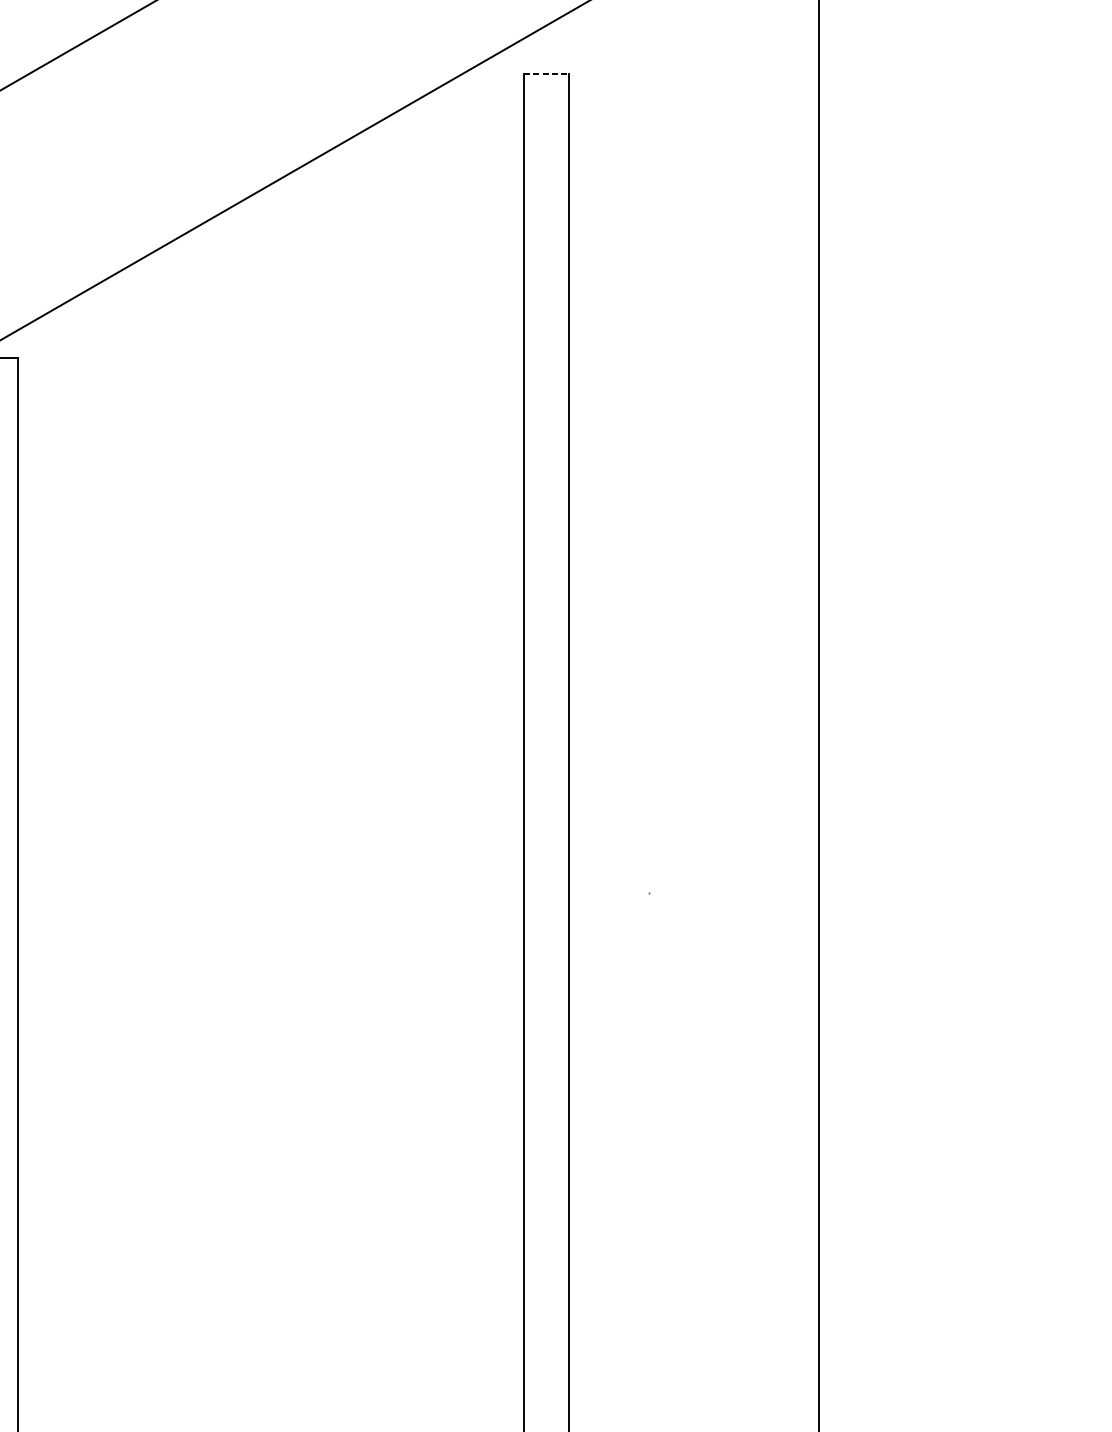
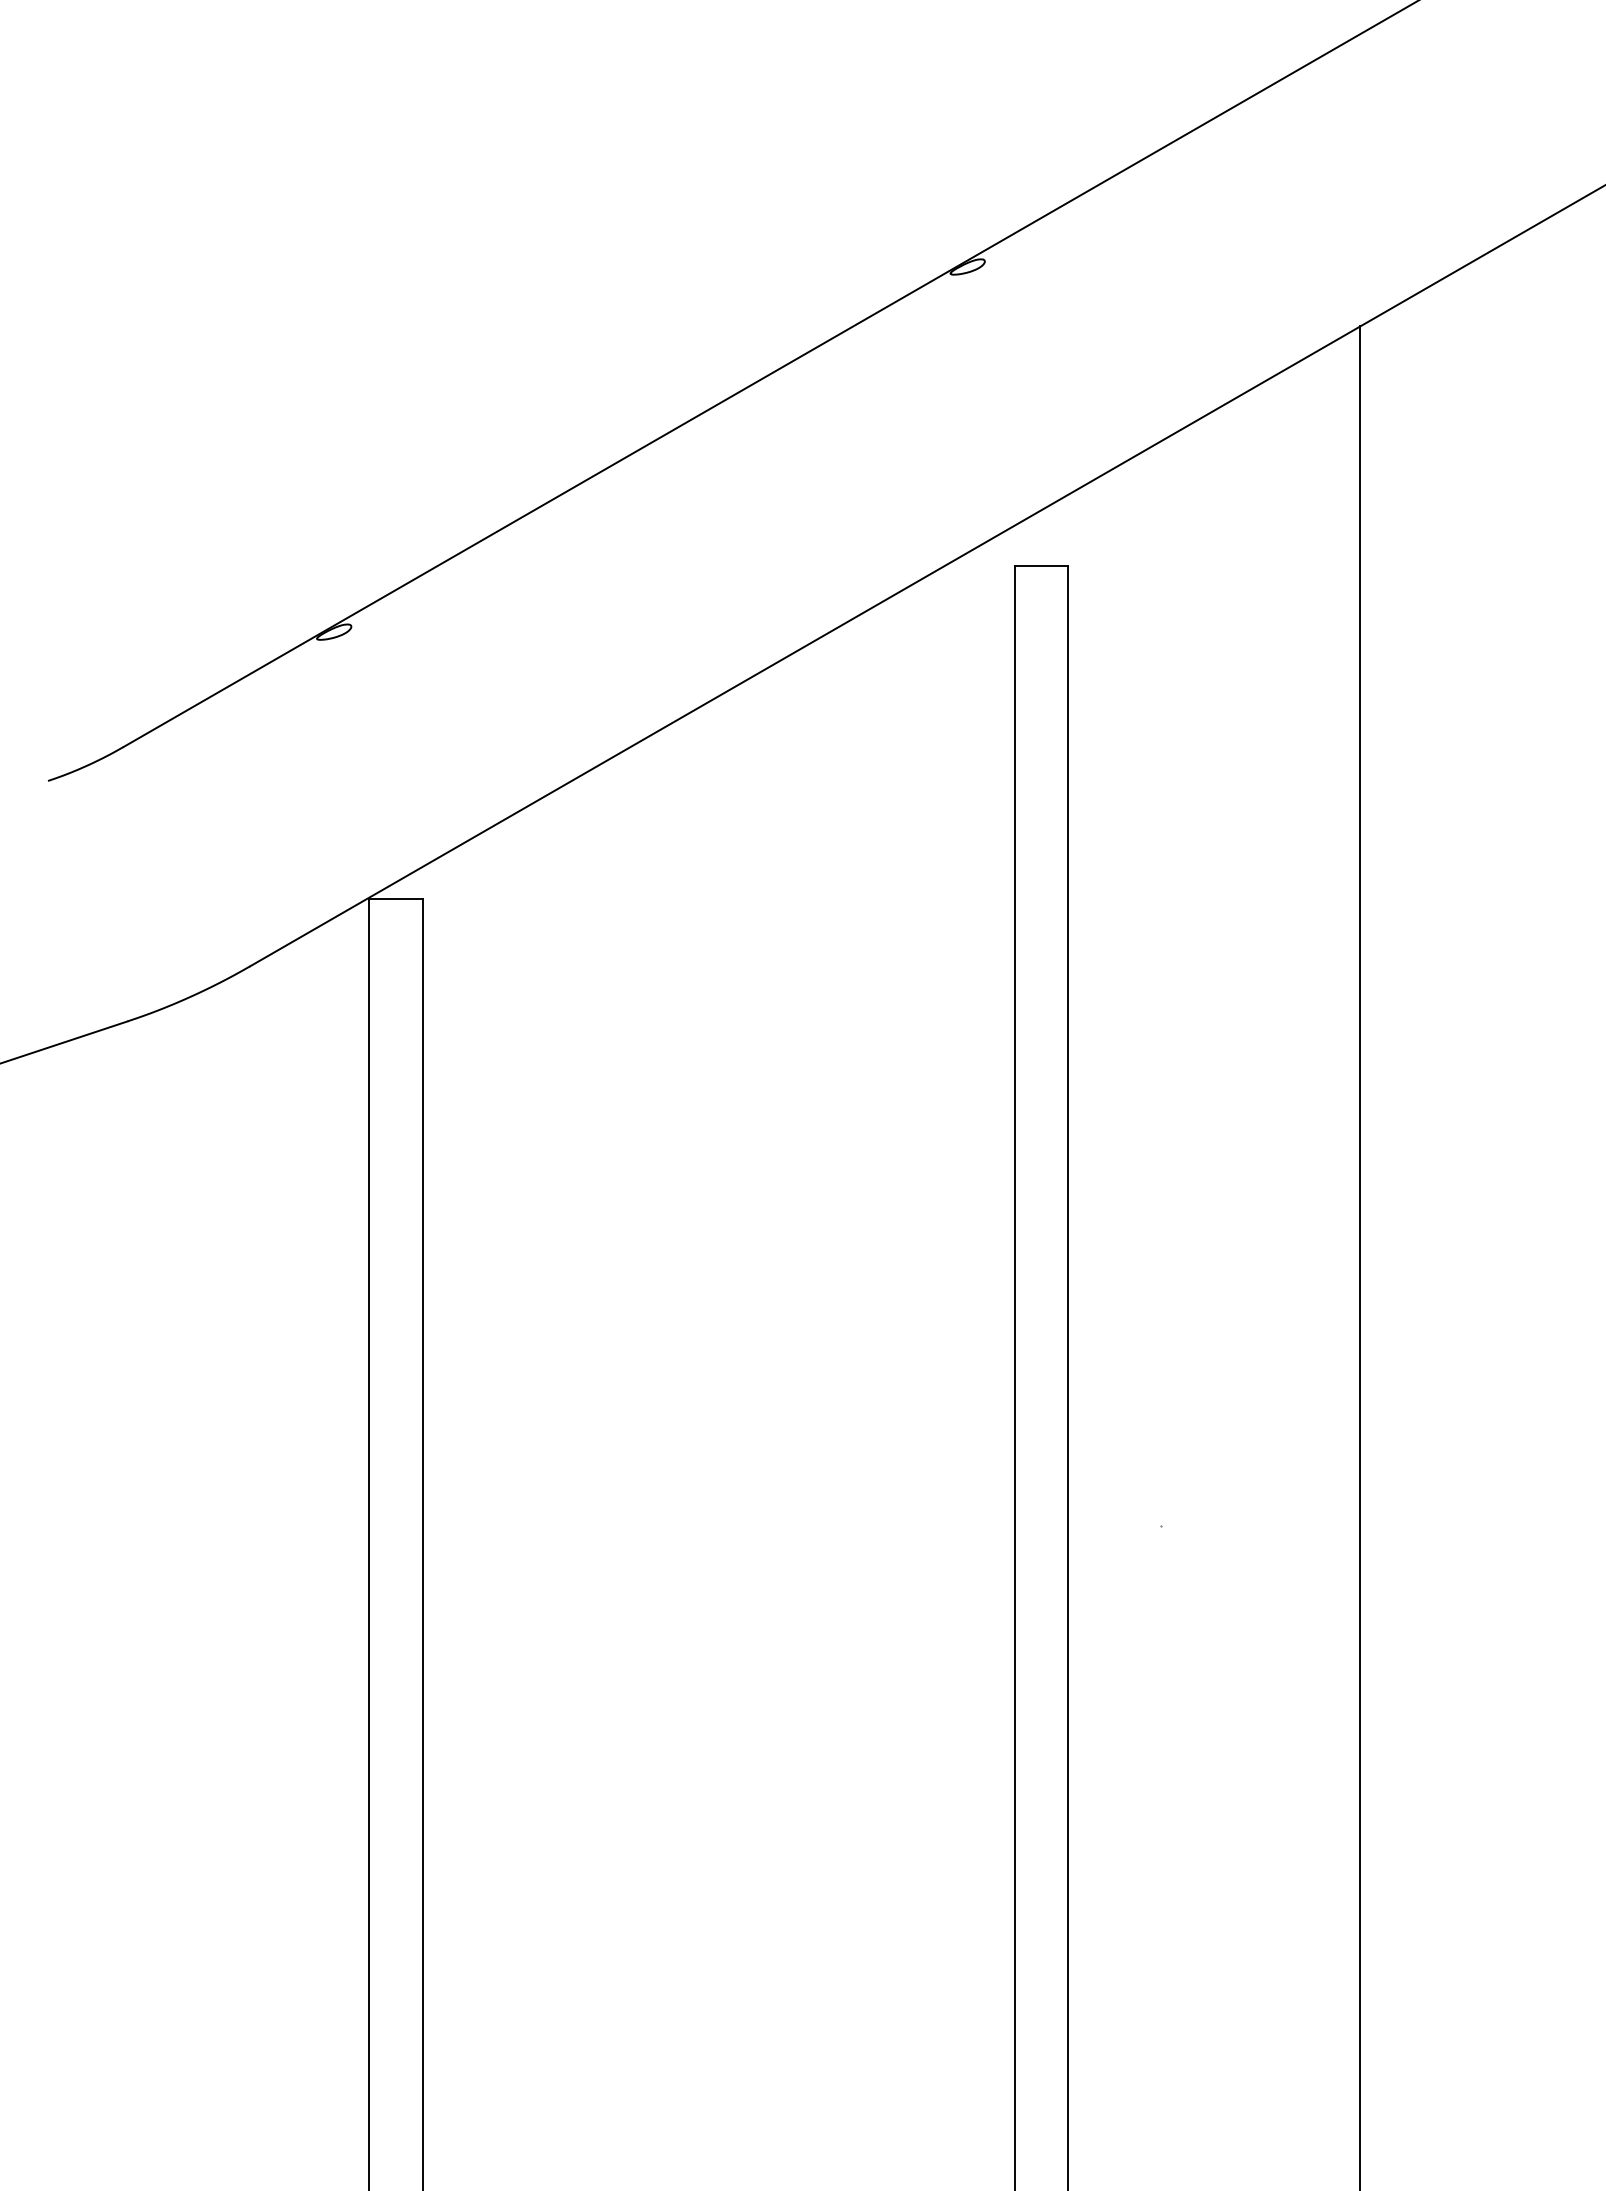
line: (546, 73) -> (1041, 566), dashed -> solid

